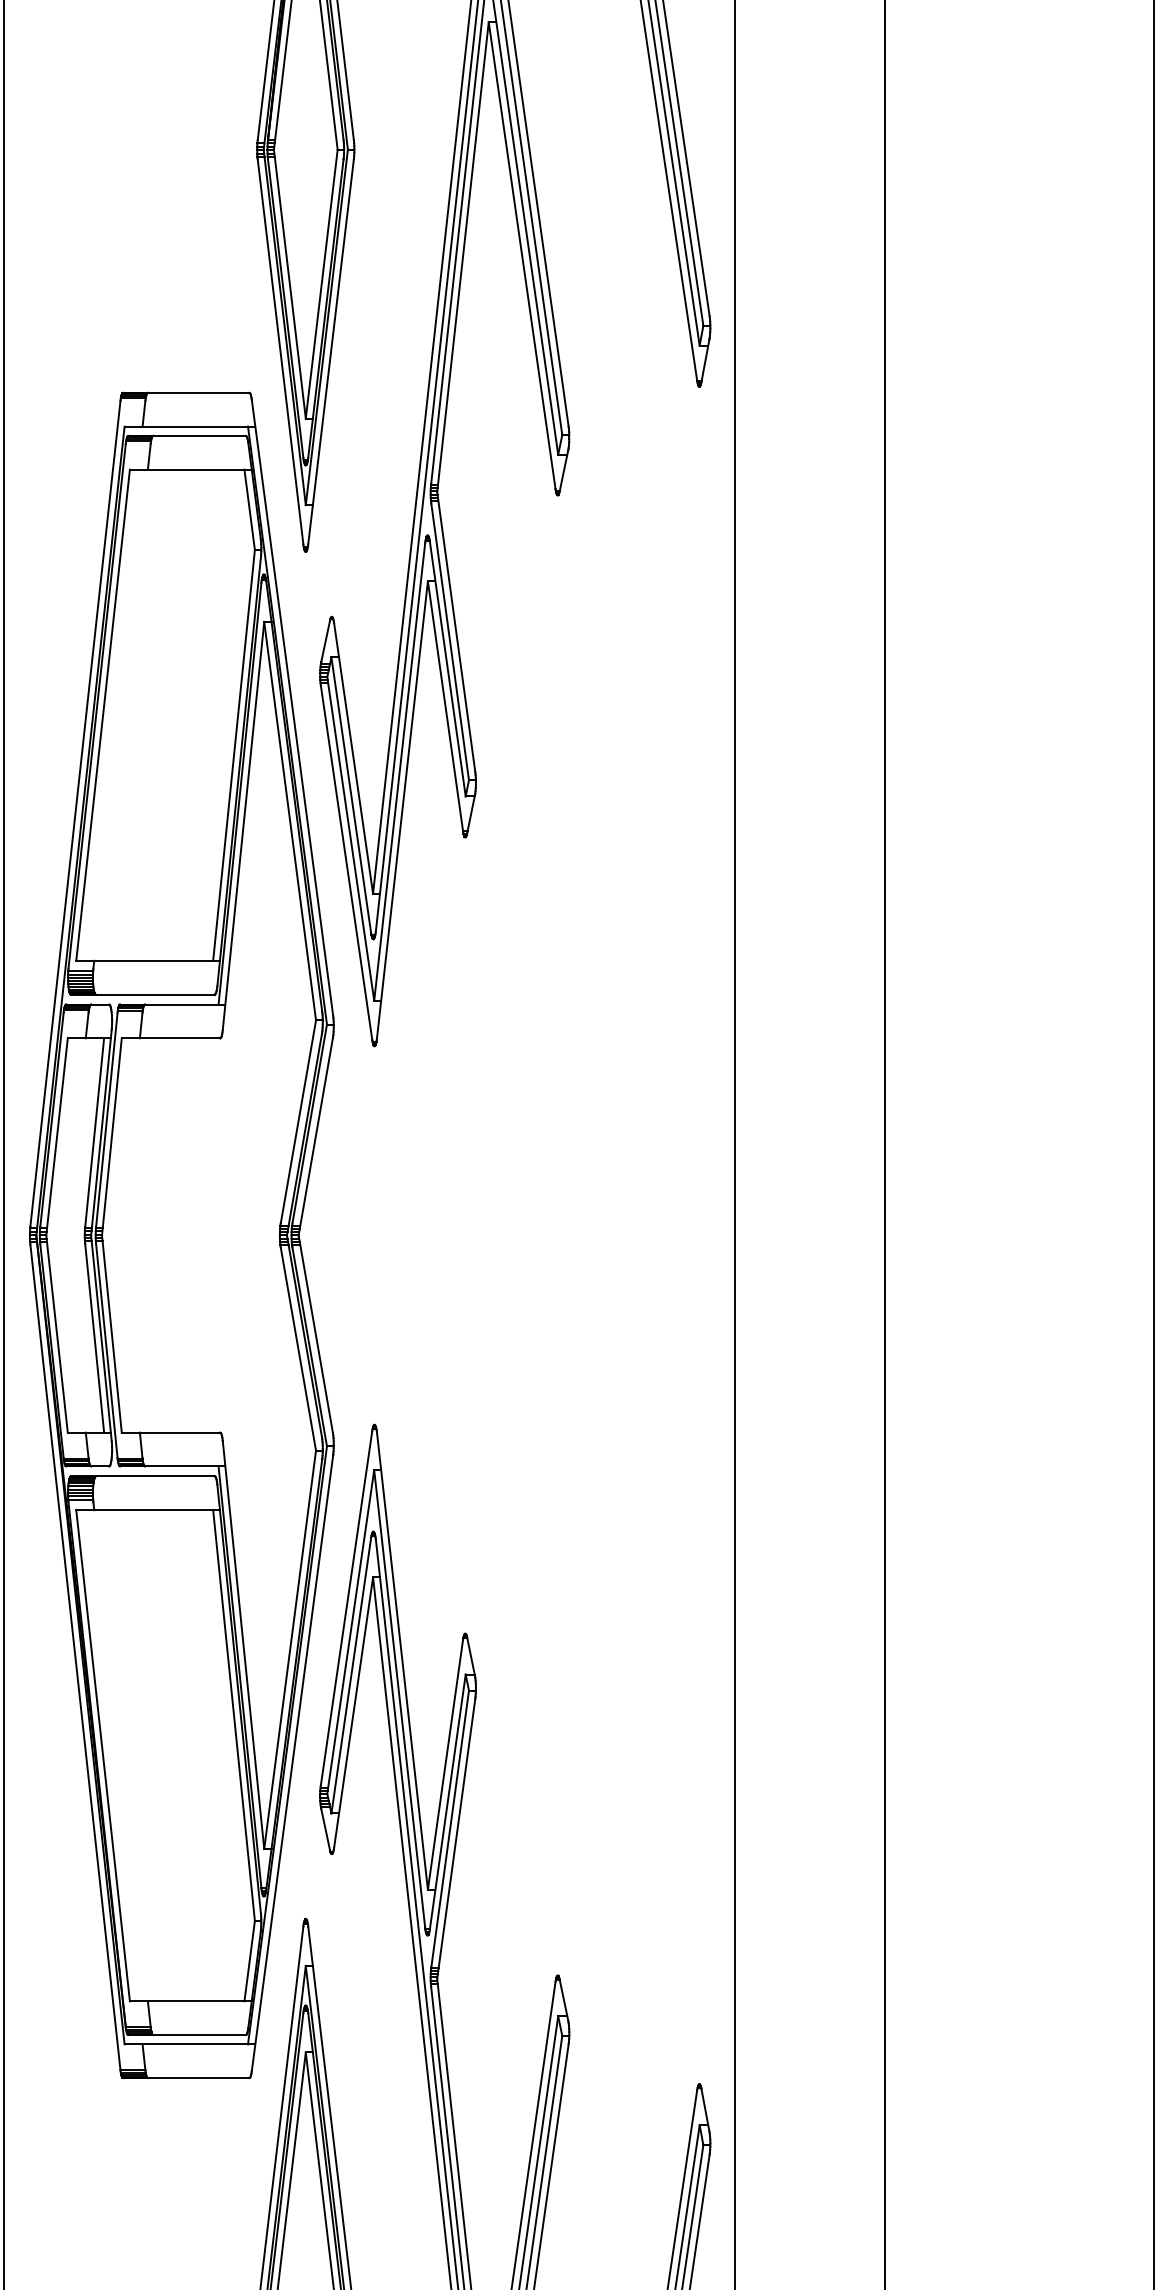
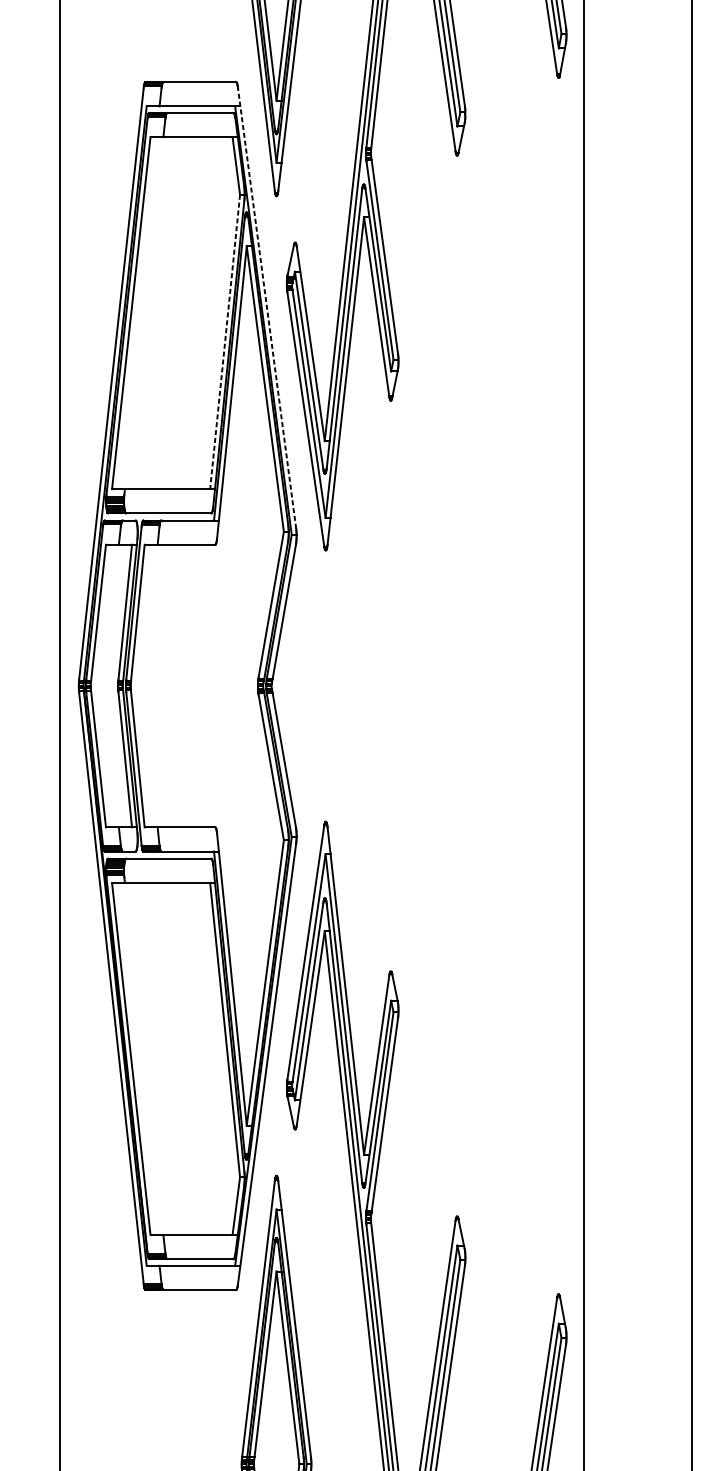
line: (292, 707) -> (267, 307), solid -> dashed
line: (233, 755) -> (224, 342), solid -> dashed

